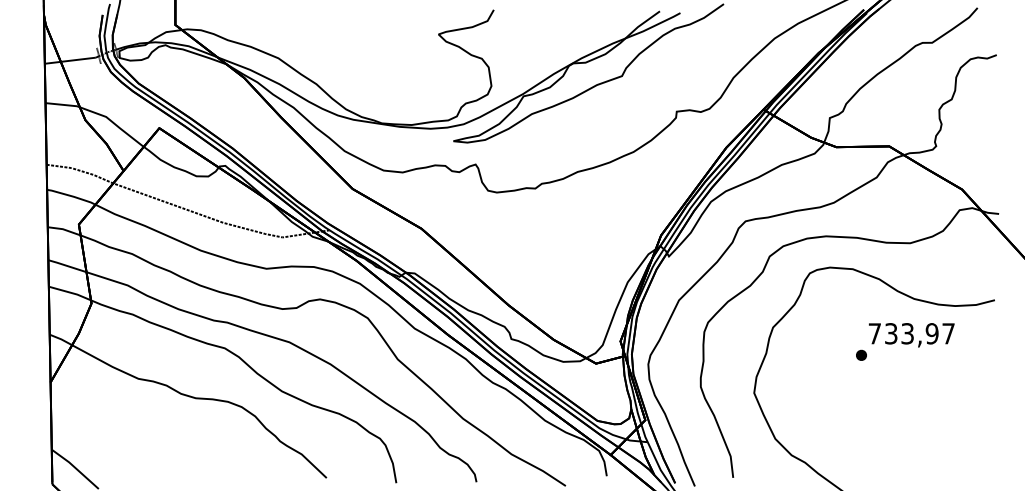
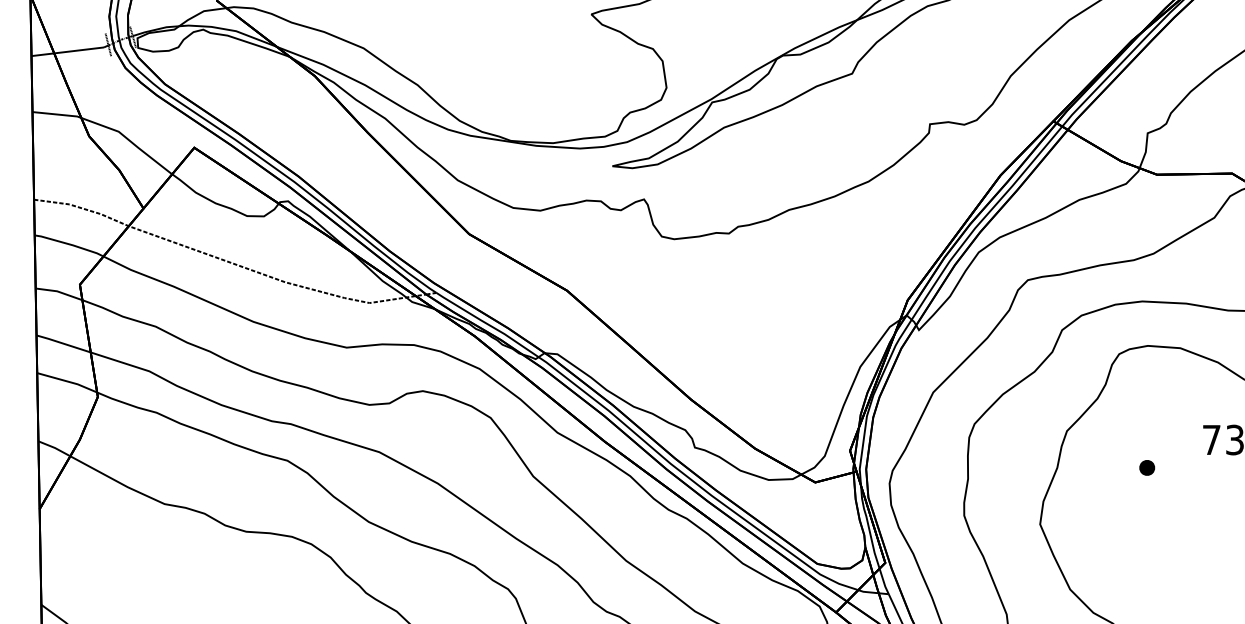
part: (861, 354) -> (1147, 466), moved

